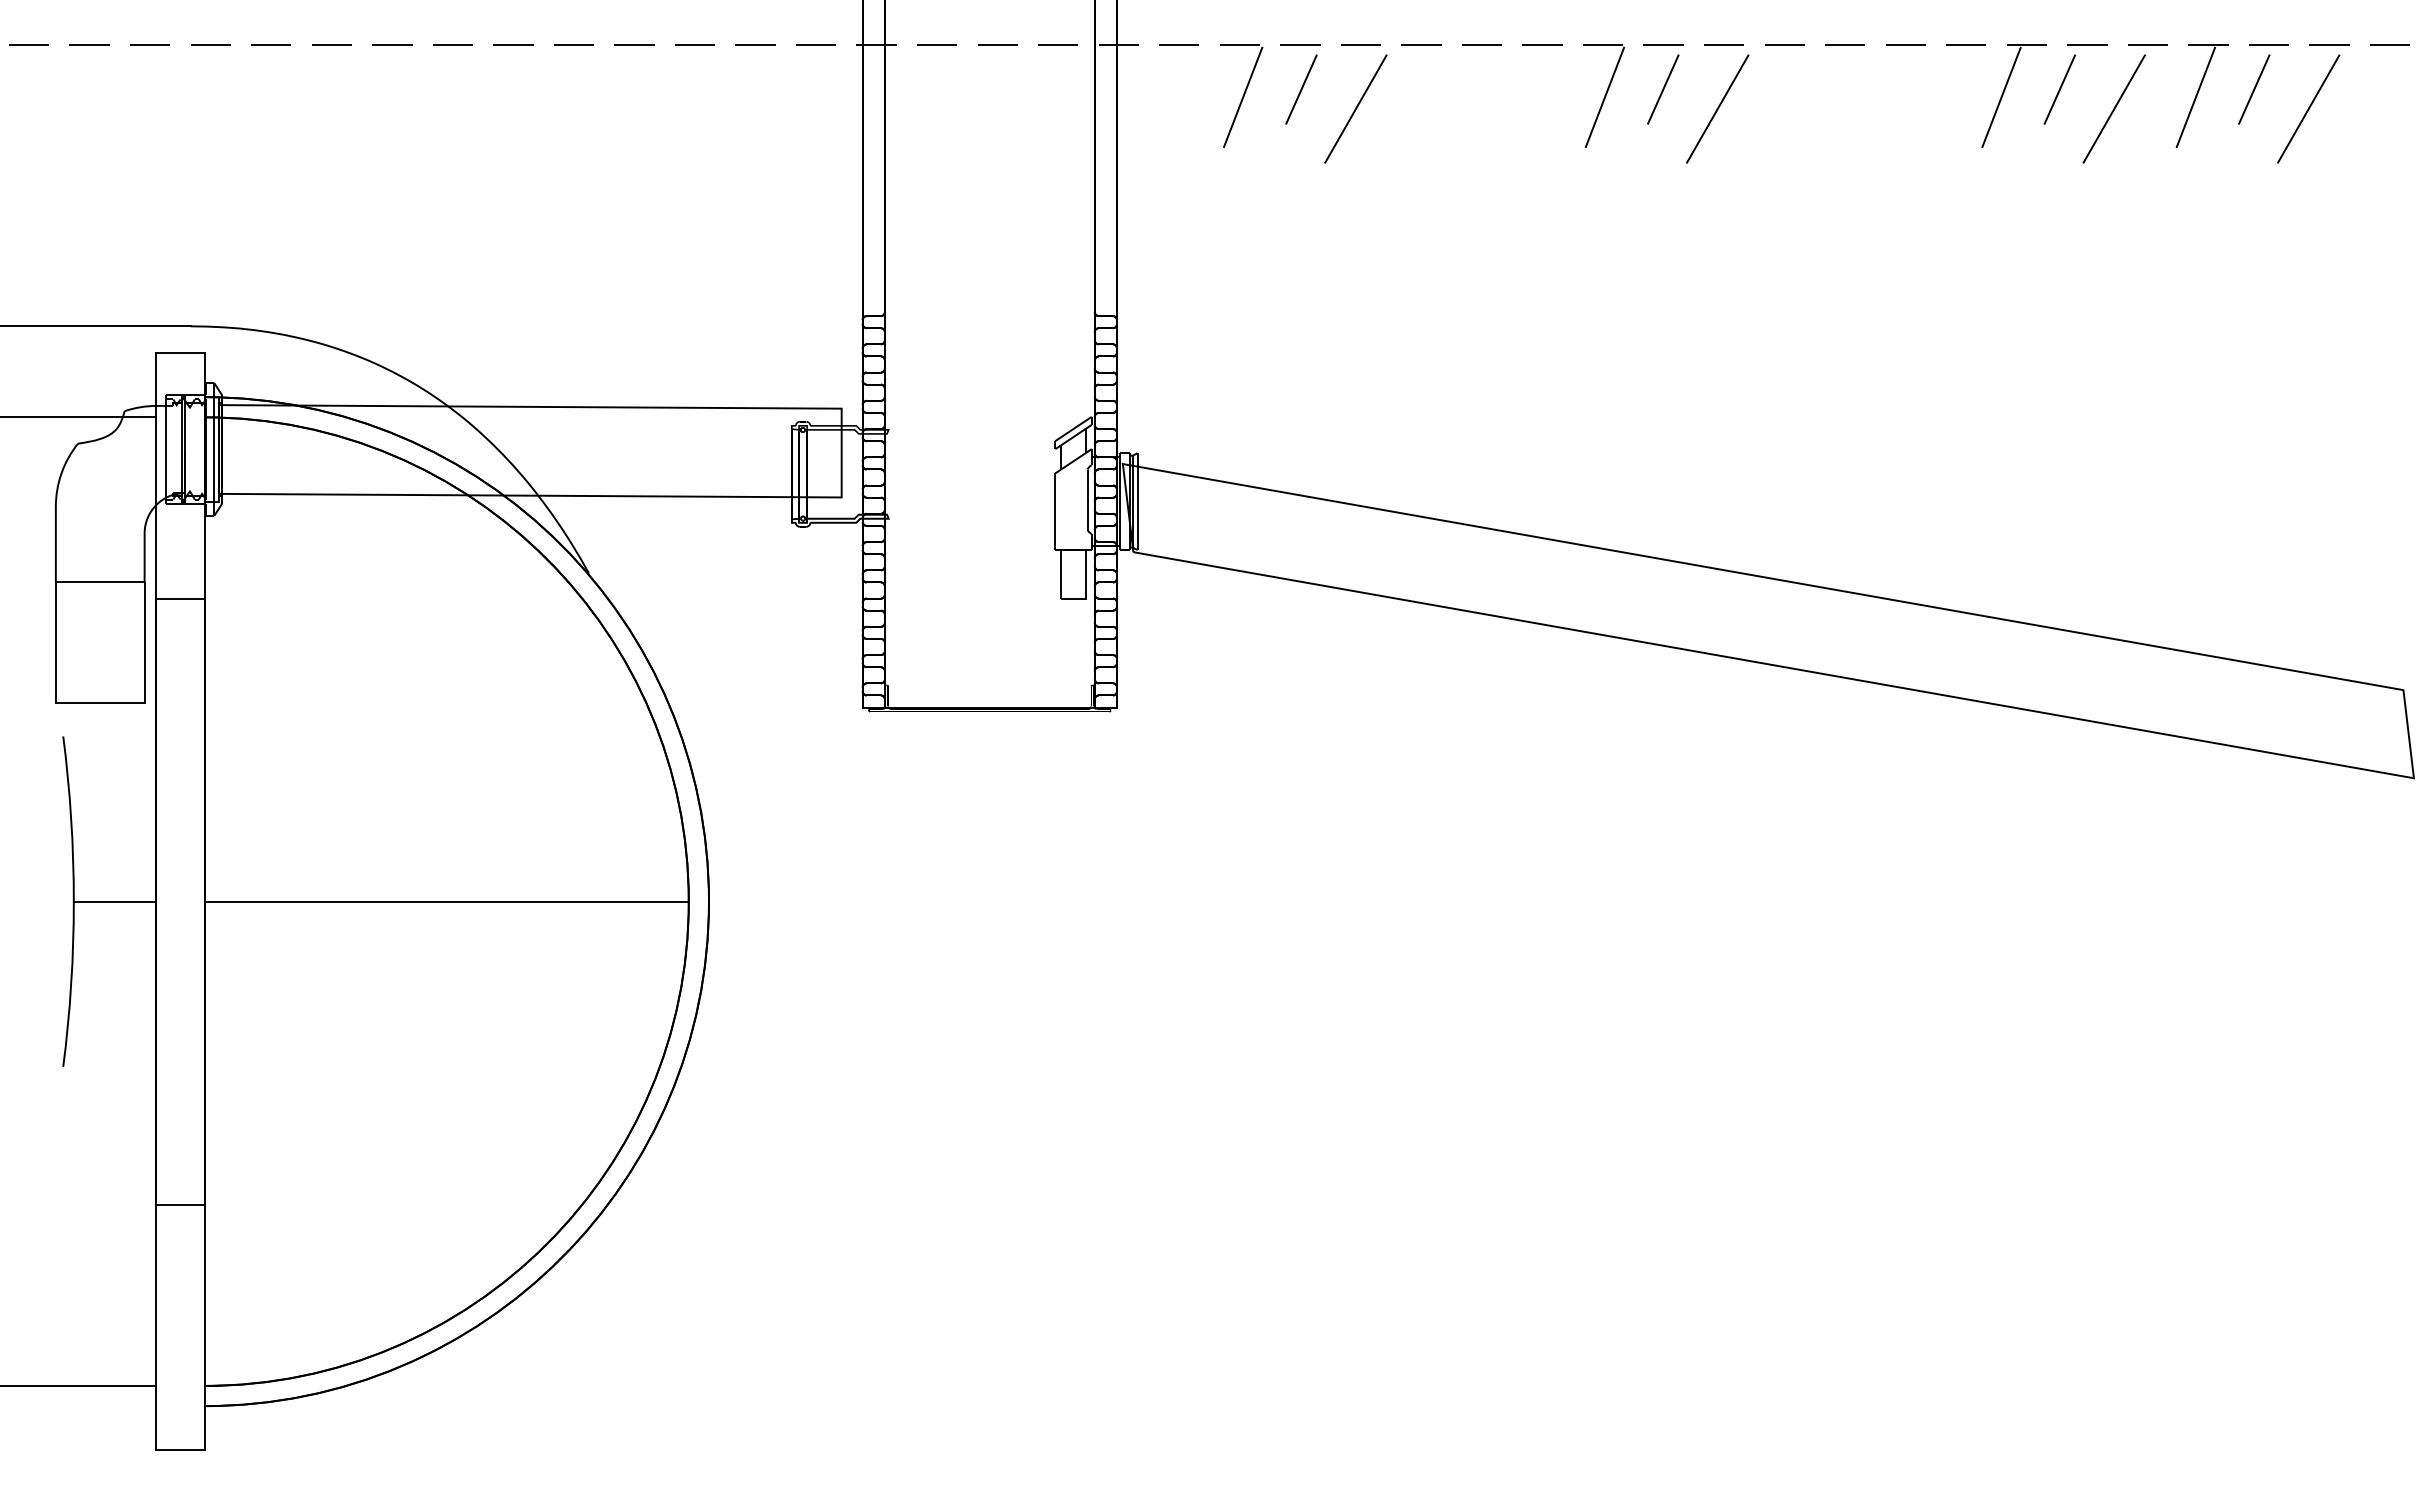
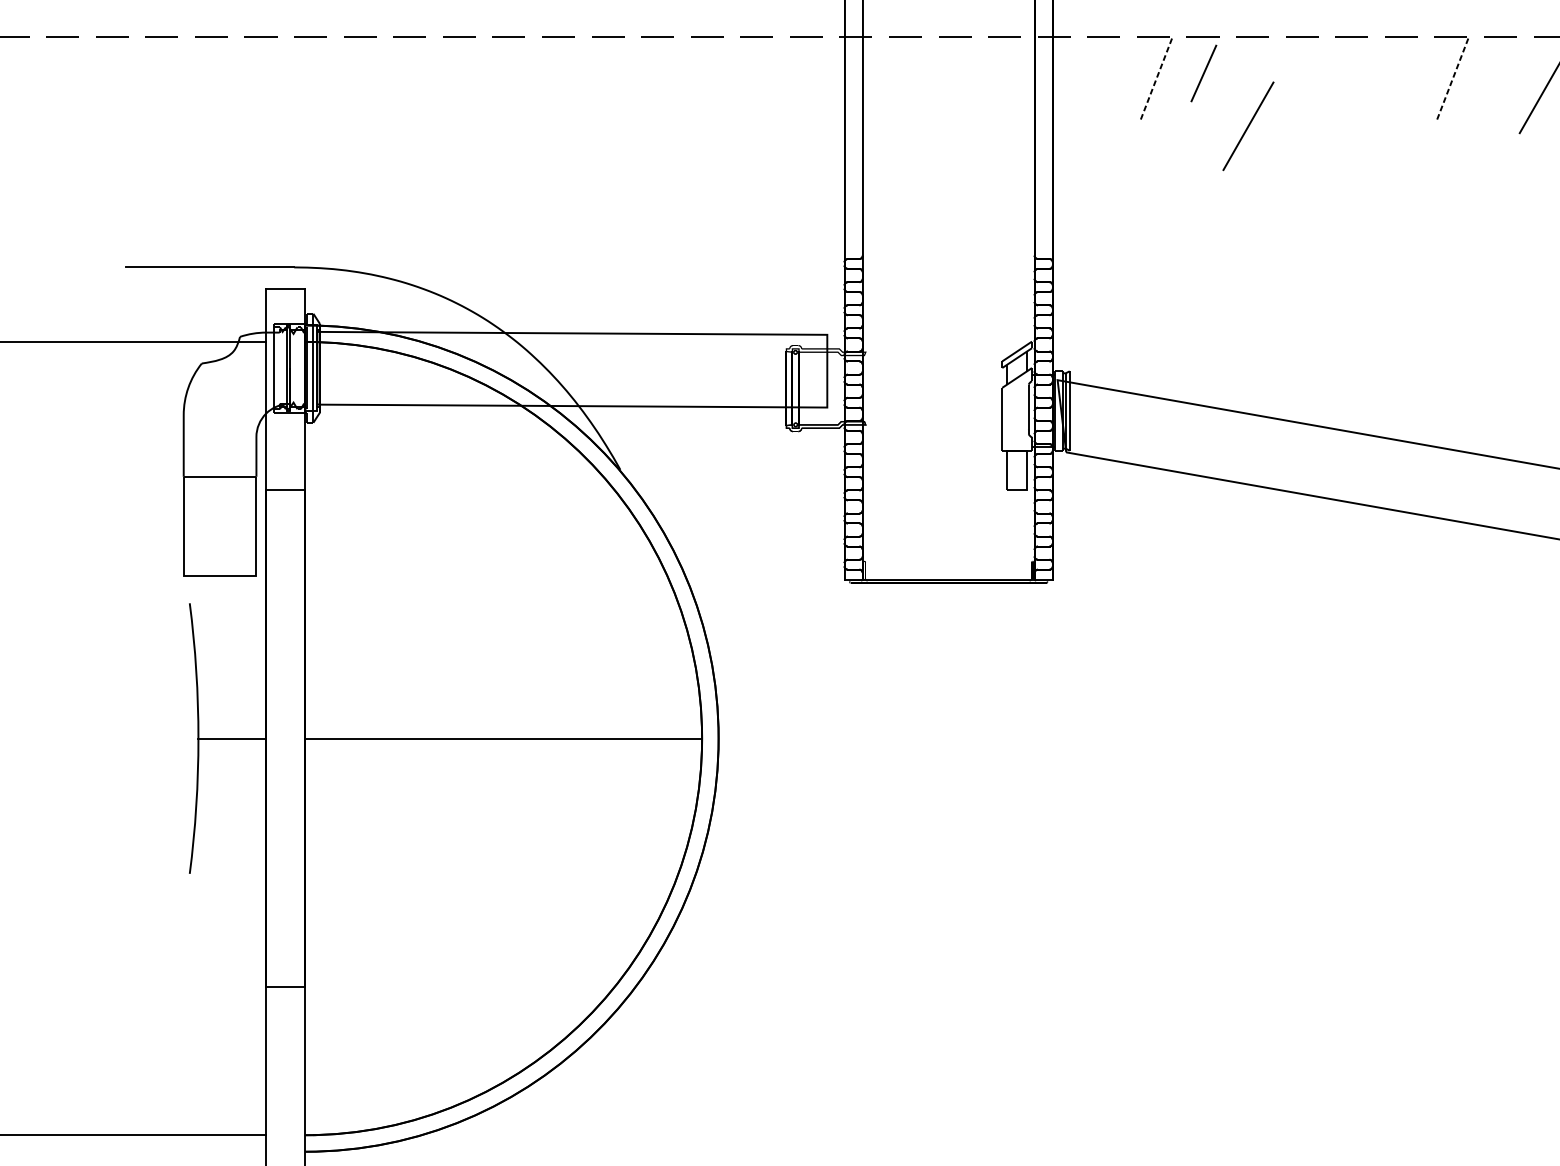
line: (1663, 89) -> (1500, 73), removed
line: (1242, 97) -> (1155, 79), solid -> dashed
line: (1604, 97) -> (1452, 79), solid -> dashed
line: (1355, 108) -> (1248, 125), moved

